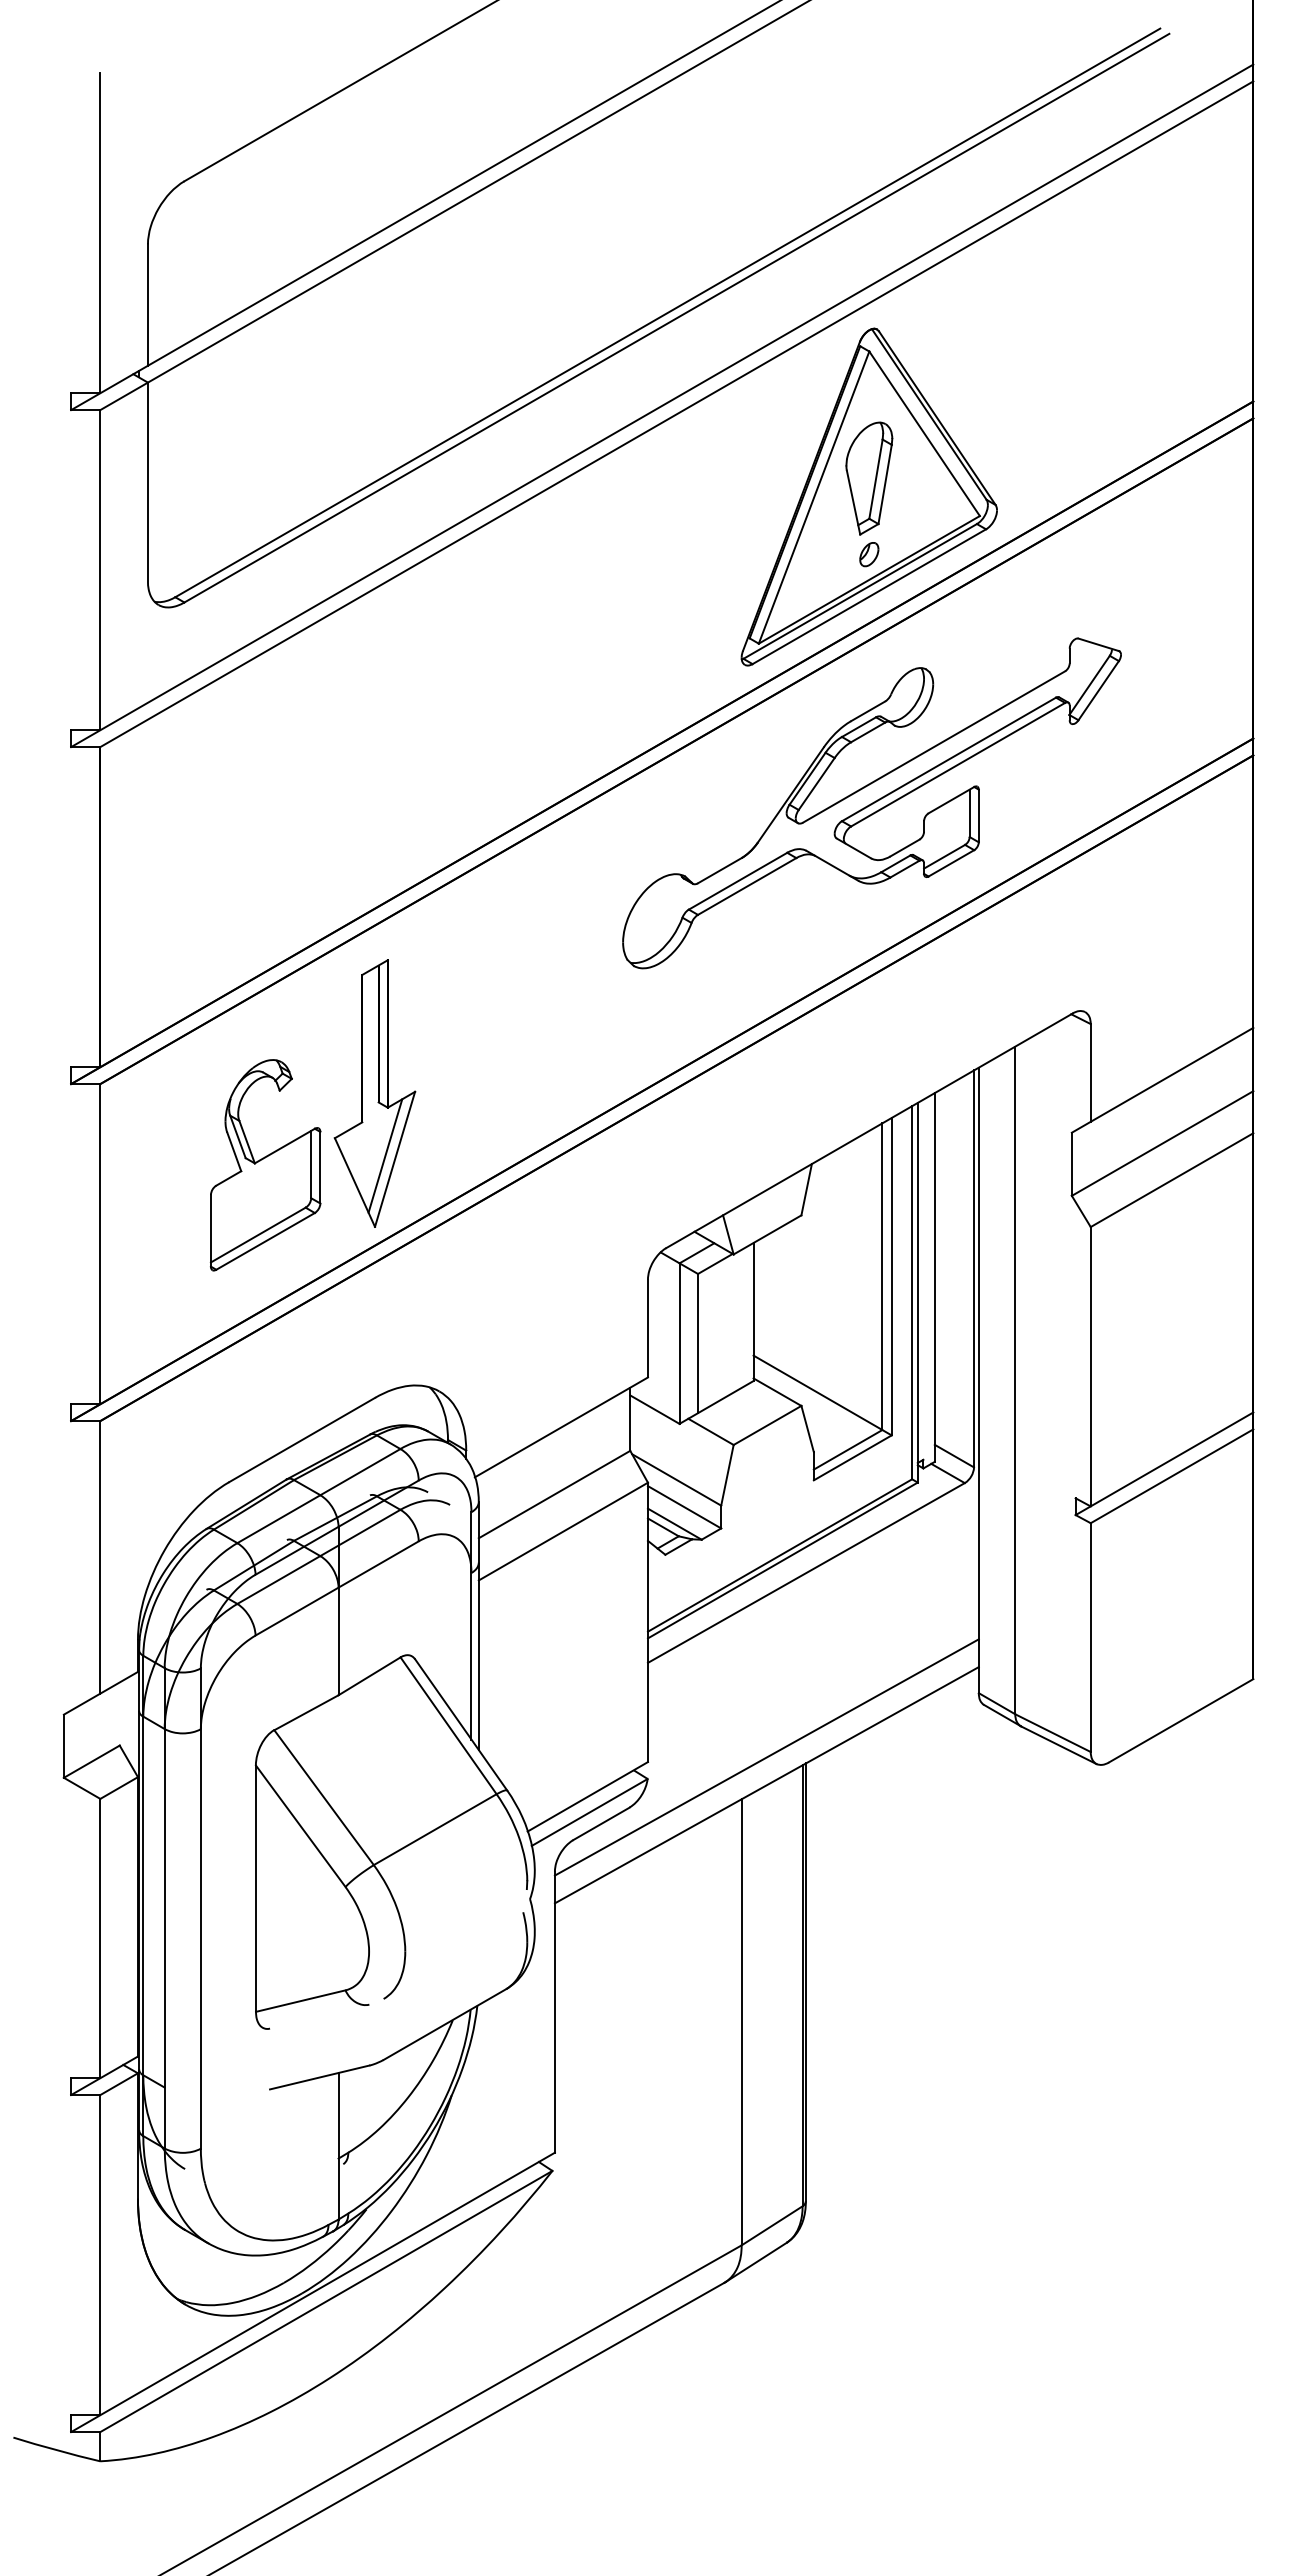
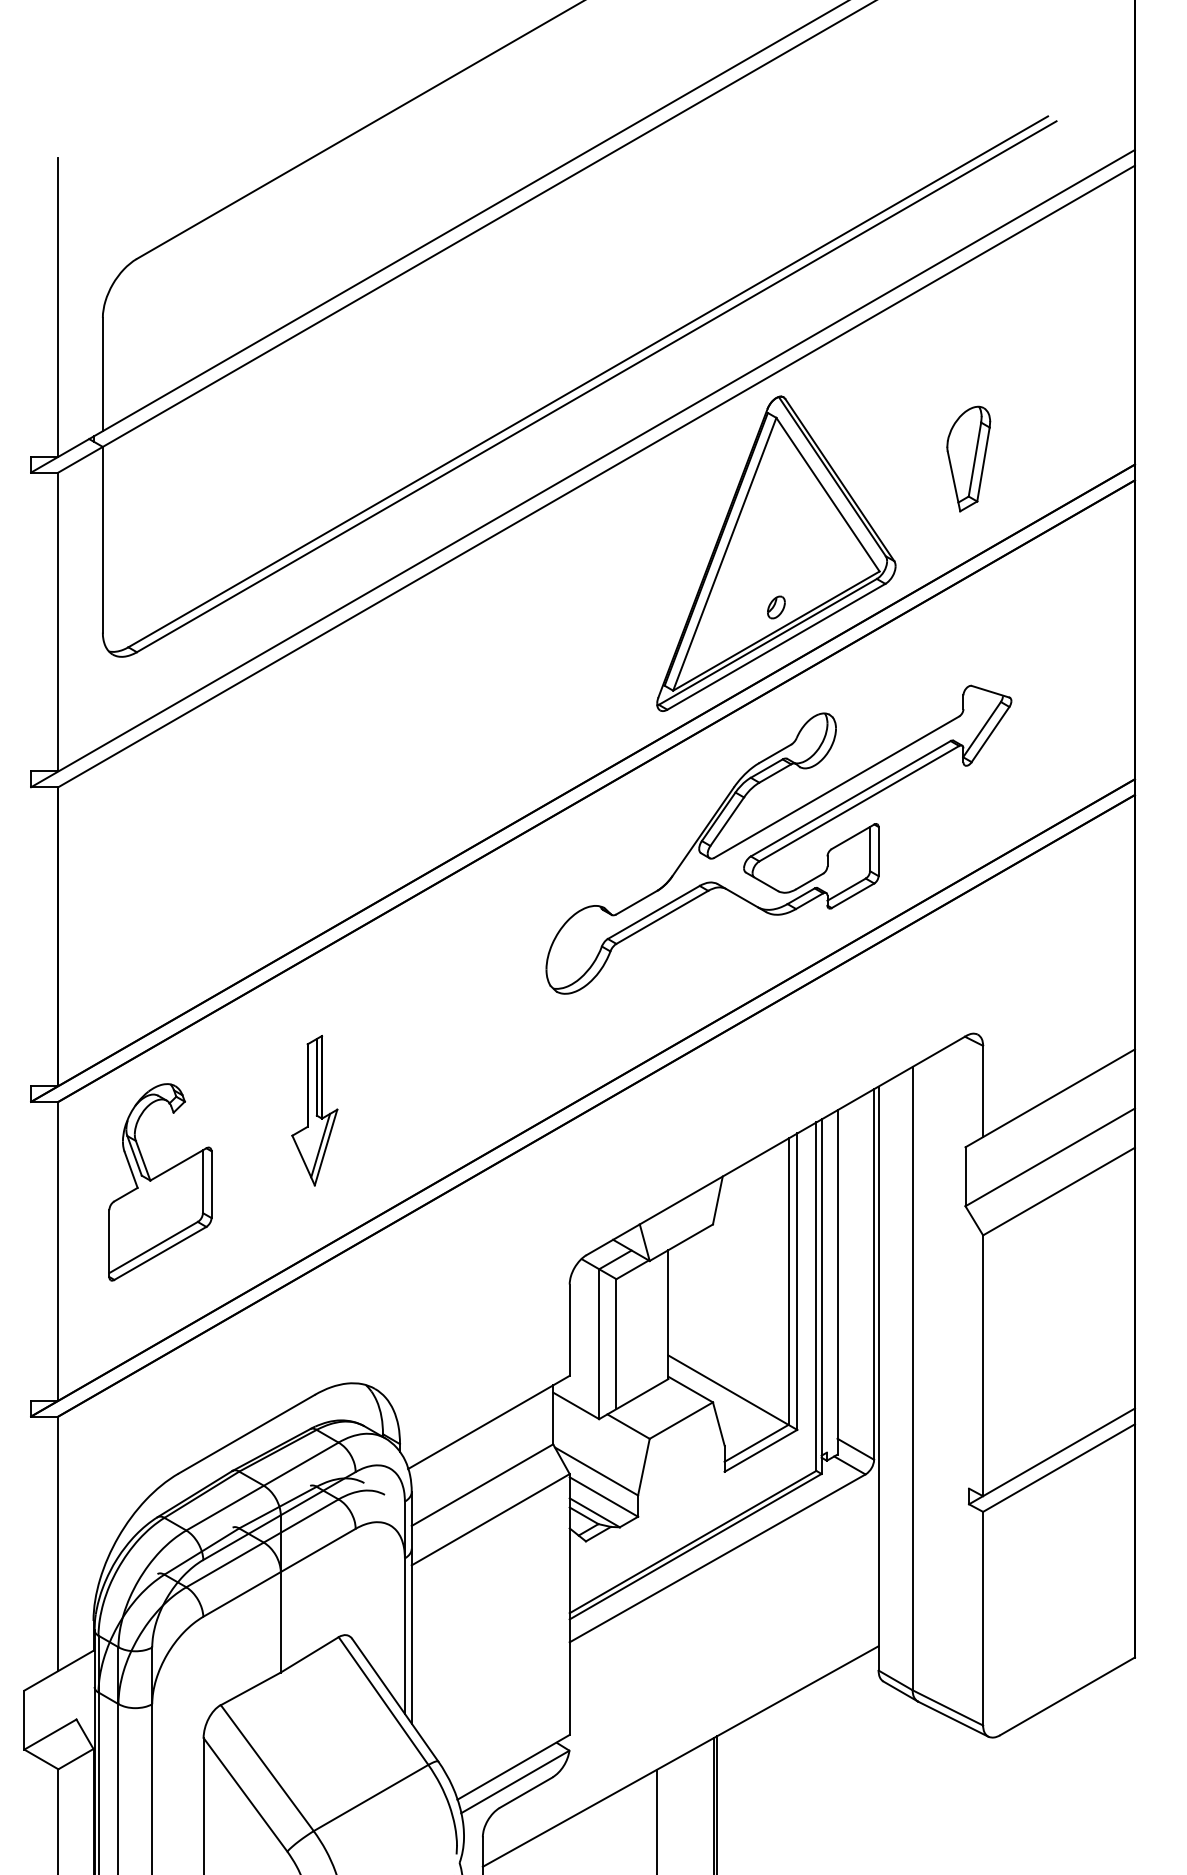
part: (869, 478) -> (968, 458), moved
part: (374, 1093) -> (314, 1110), size x0.6
part: (265, 1165) -> (160, 1182), moved
line: (766, 1757) -> (680, 1730), removed

